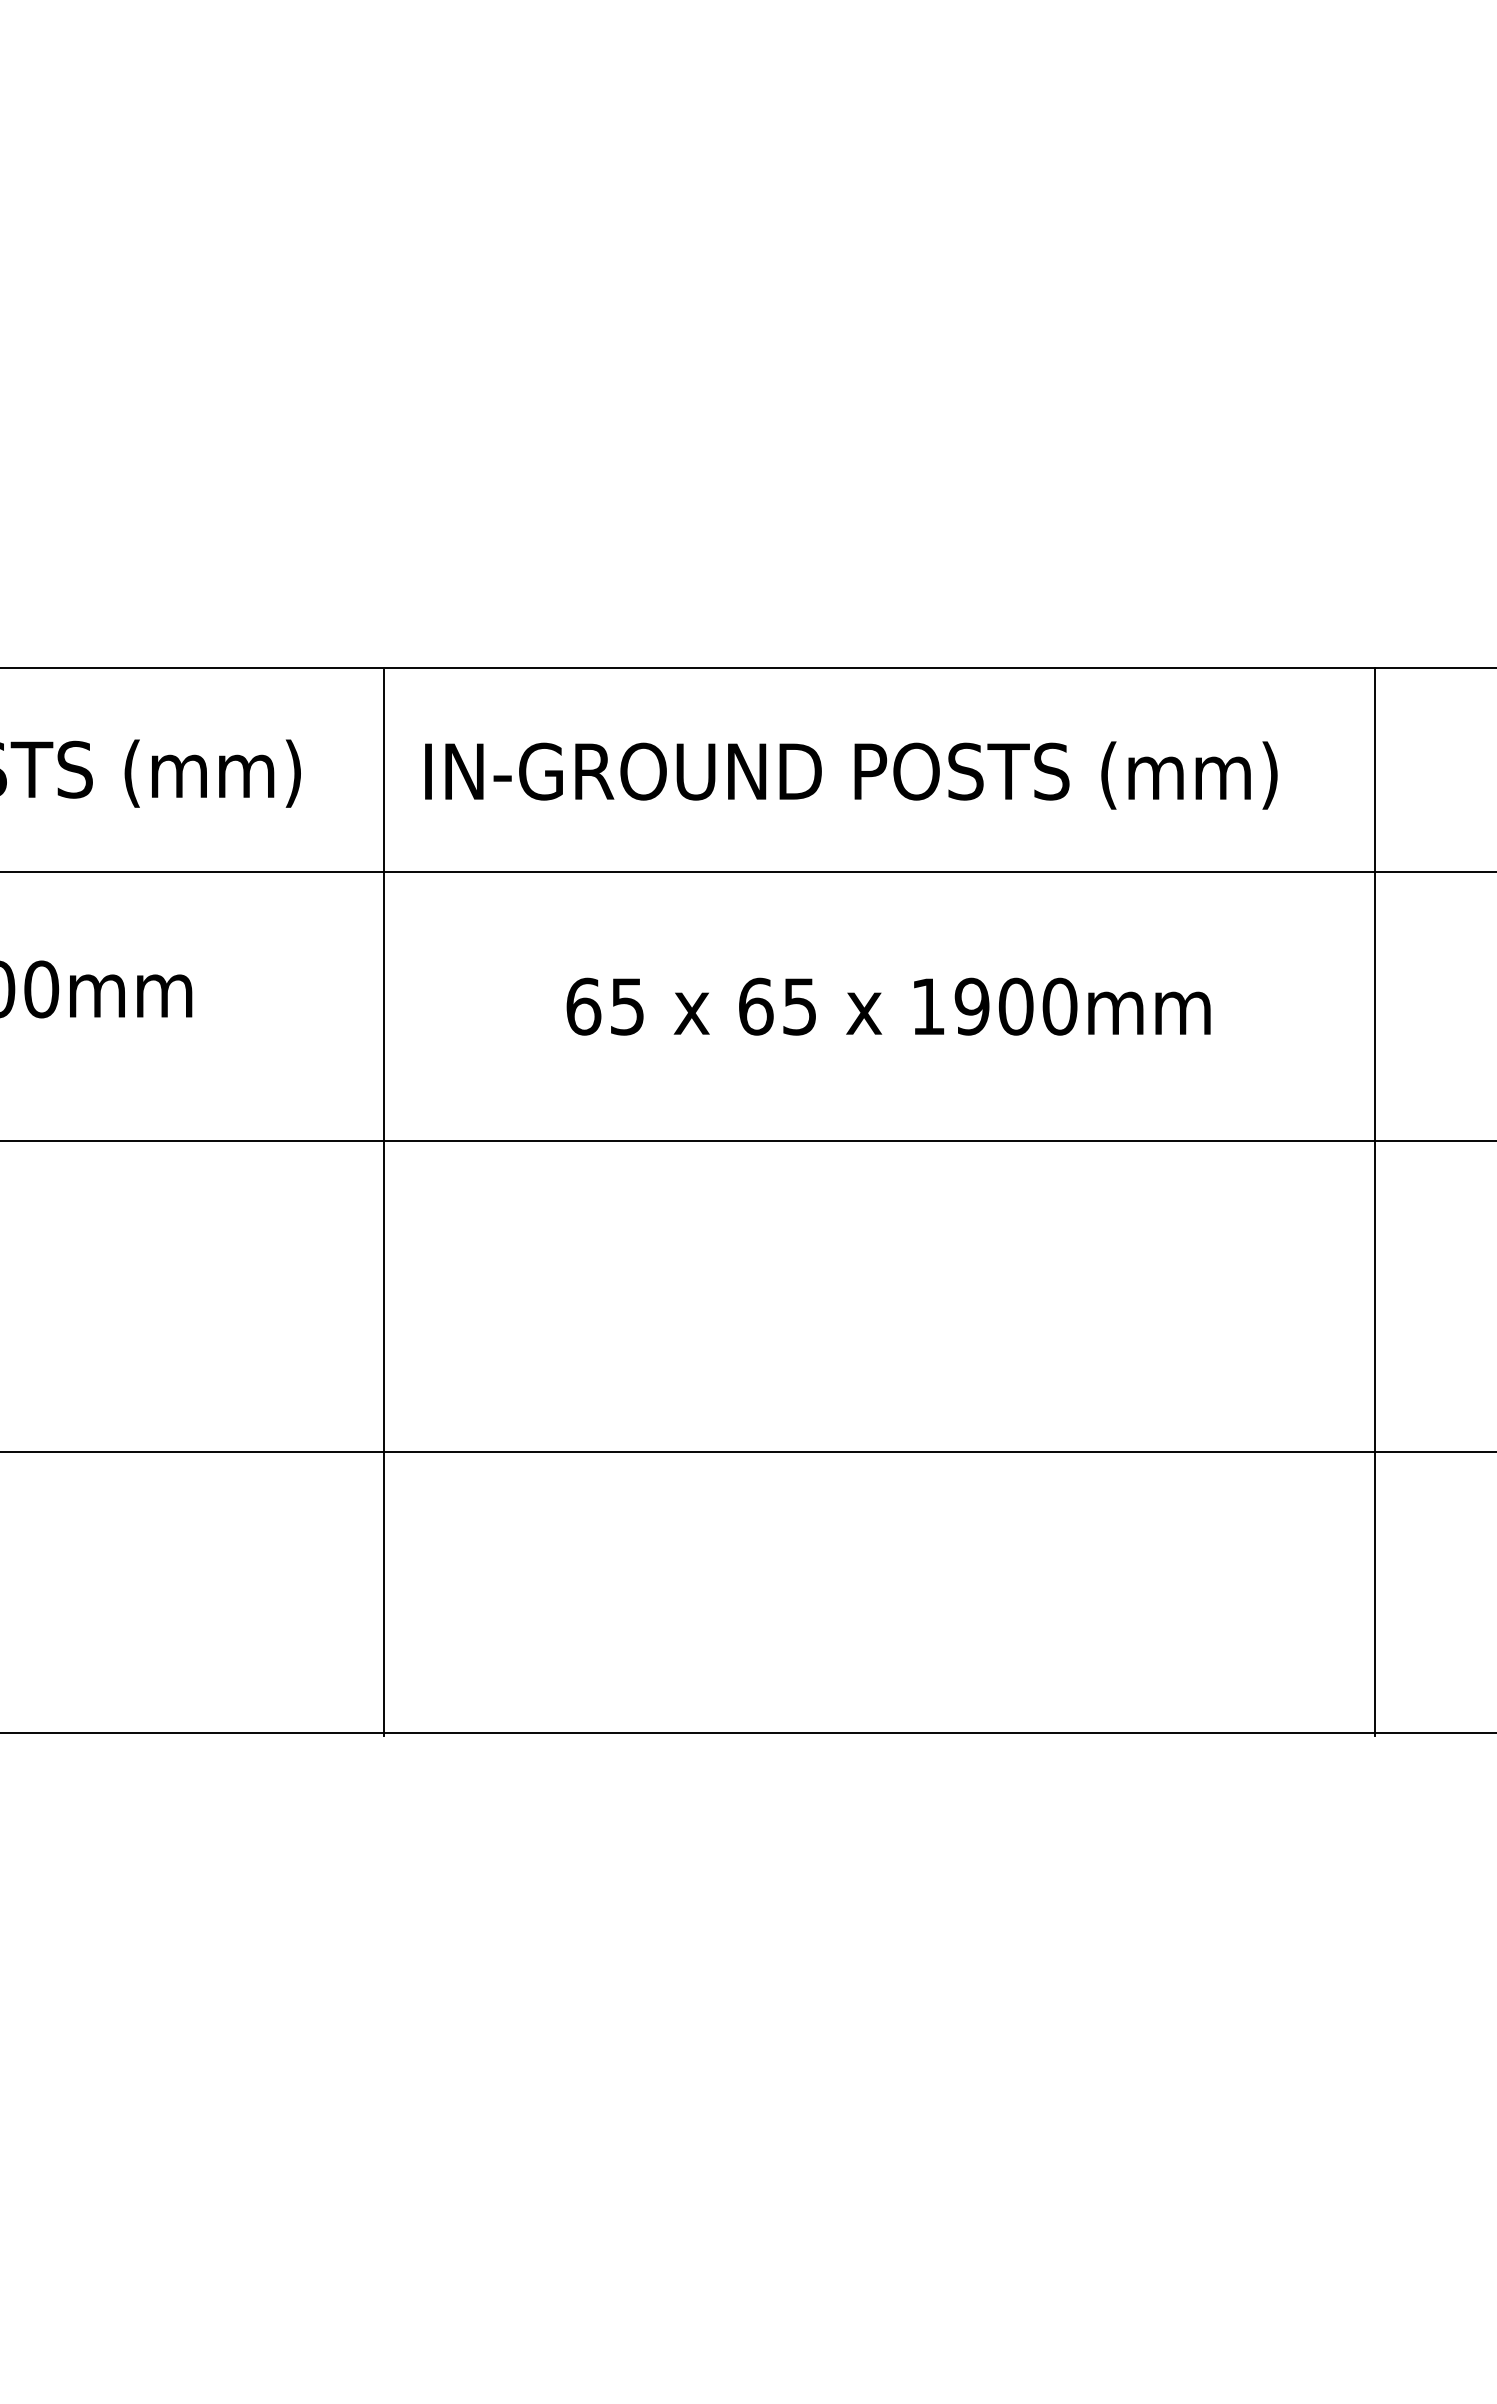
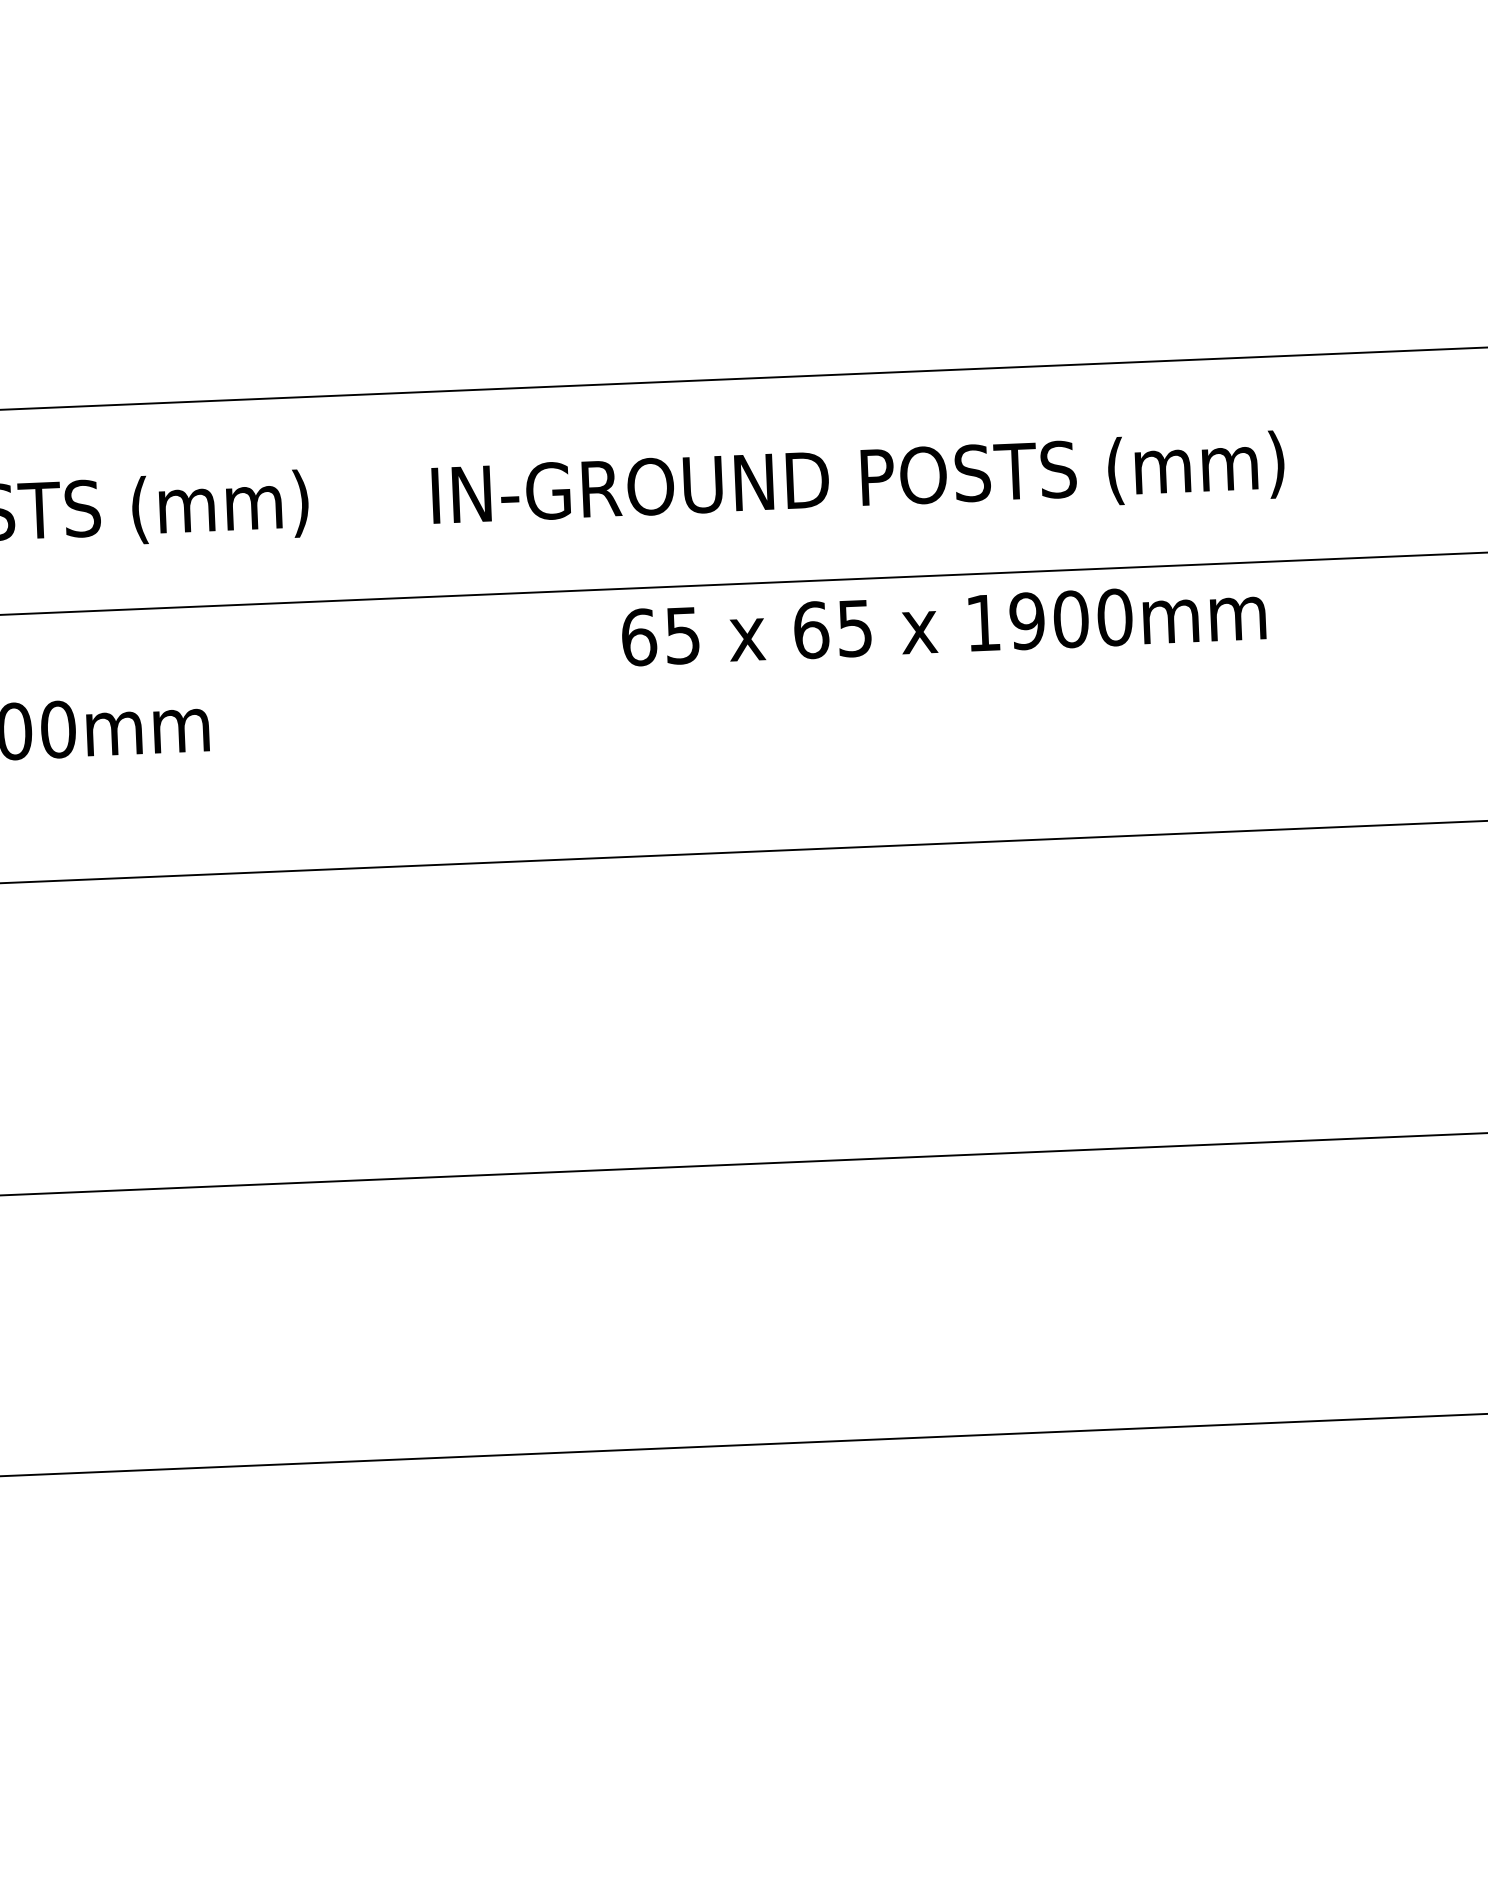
text: (888, 1006) -> (943, 624), moved
line: (1375, 1201) -> (1399, 885), removed
line: (383, 1202) -> (408, 928), removed

